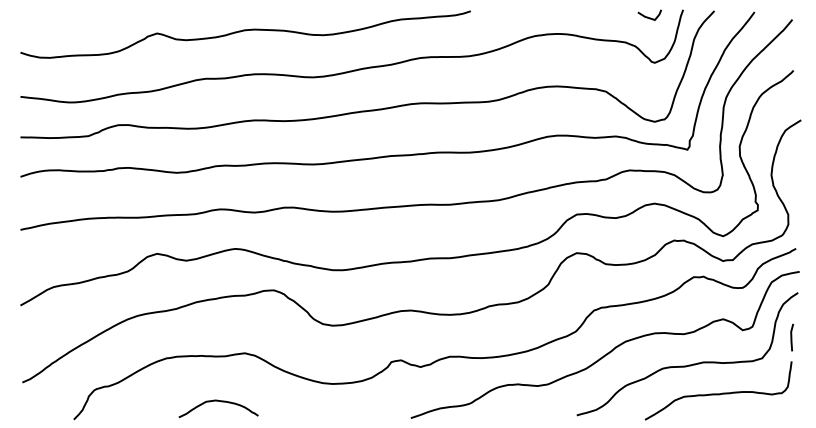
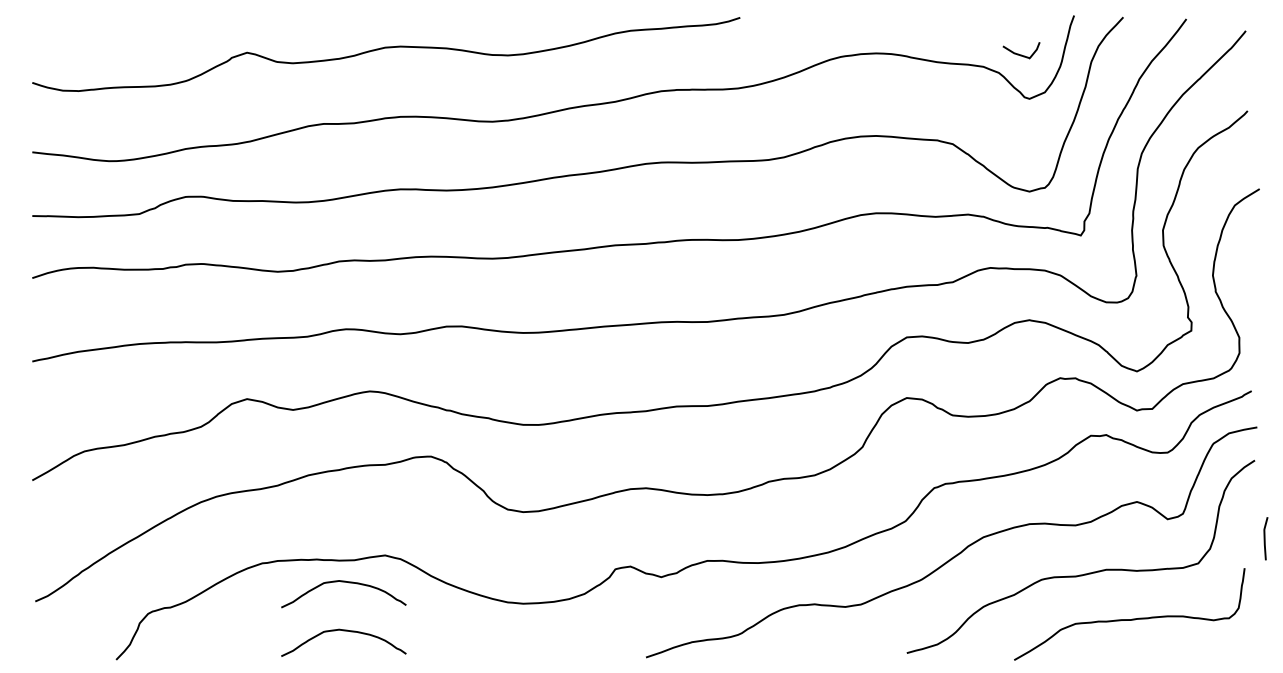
curve: (647, 16) -> (1018, 52), moved
line: (791, 337) -> (1264, 538), moved
curve: (221, 371) -> (348, 584), added

